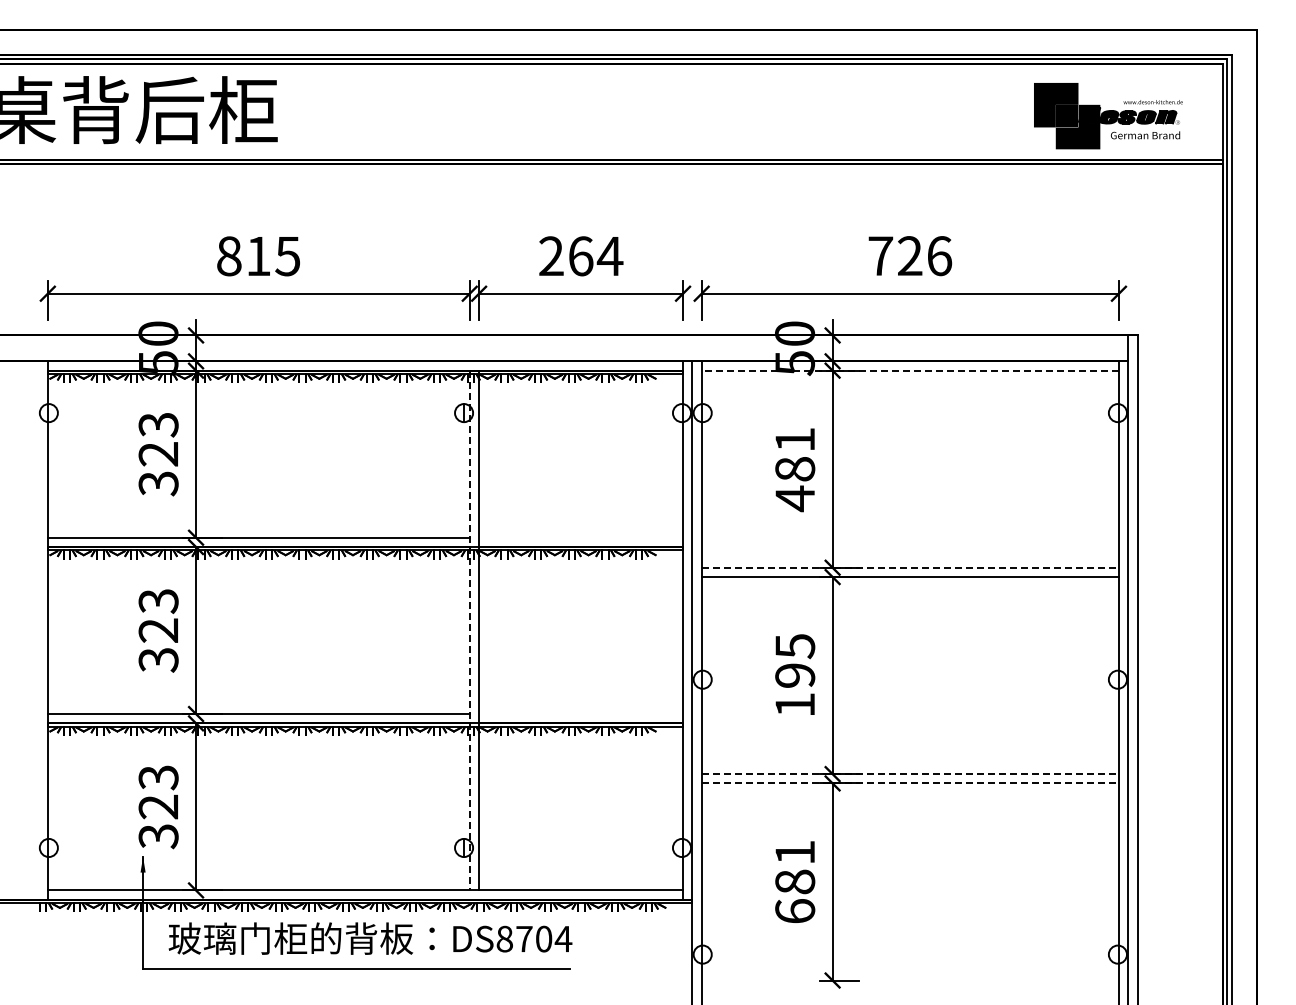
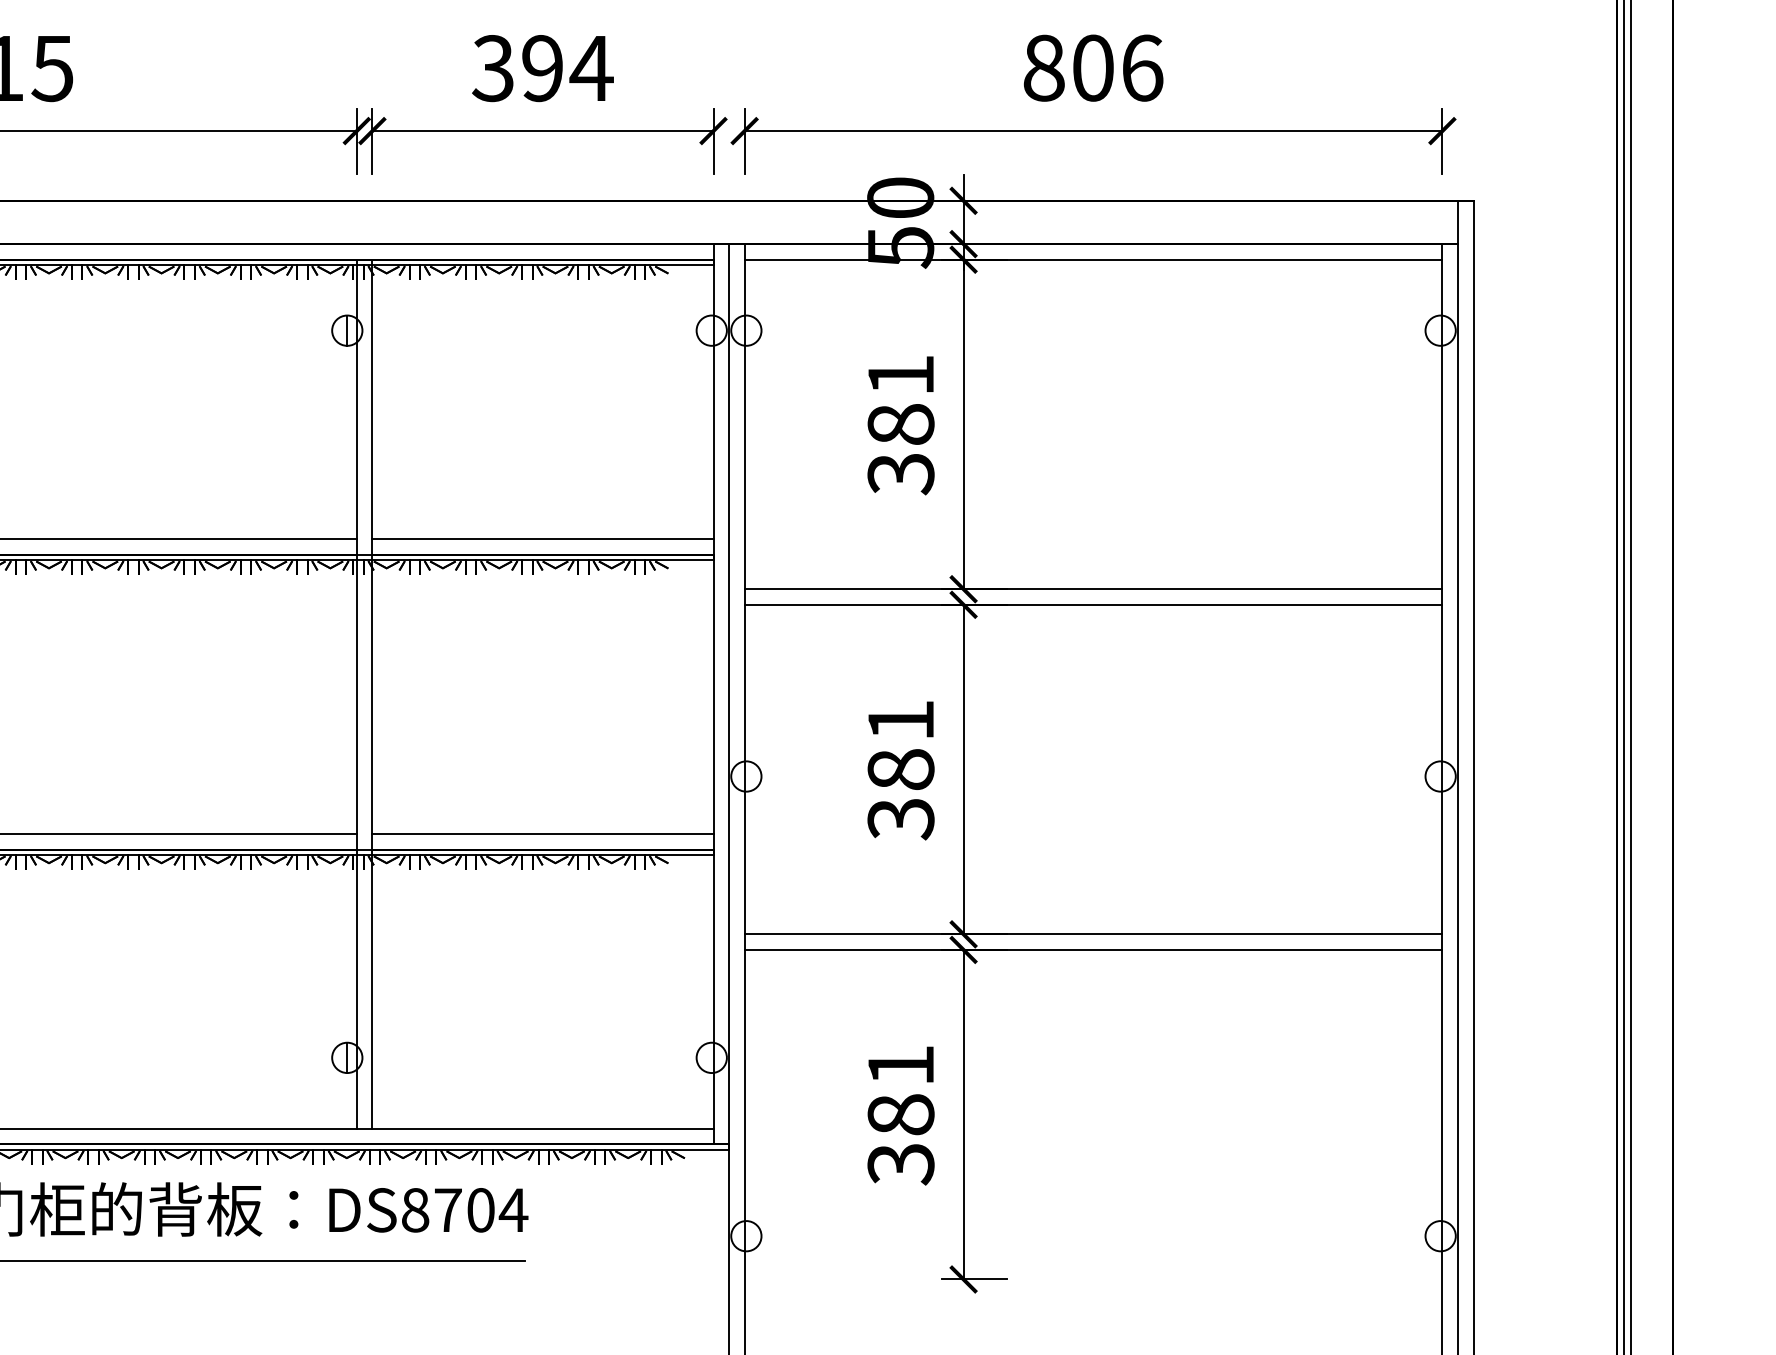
text: (565, 256) -> (516, 68), 264 -> 394
text: (895, 256) -> (1068, 68), 726 -> 806
line: (910, 370) -> (1093, 259), dashed -> solid
text: (795, 498) -> (901, 473), 481 -> 381
line: (581, 537) -> (543, 538), added
line: (910, 567) -> (1093, 588), dashed -> solid
line: (469, 630) -> (356, 694), dashed -> solid
text: (795, 675) -> (901, 769), 195 -> 381
line: (581, 714) -> (543, 834), added
line: (910, 774) -> (1093, 935), dashed -> solid
line: (910, 783) -> (1093, 950), dashed -> solid
text: (795, 911) -> (901, 1164), 681 -> 381

